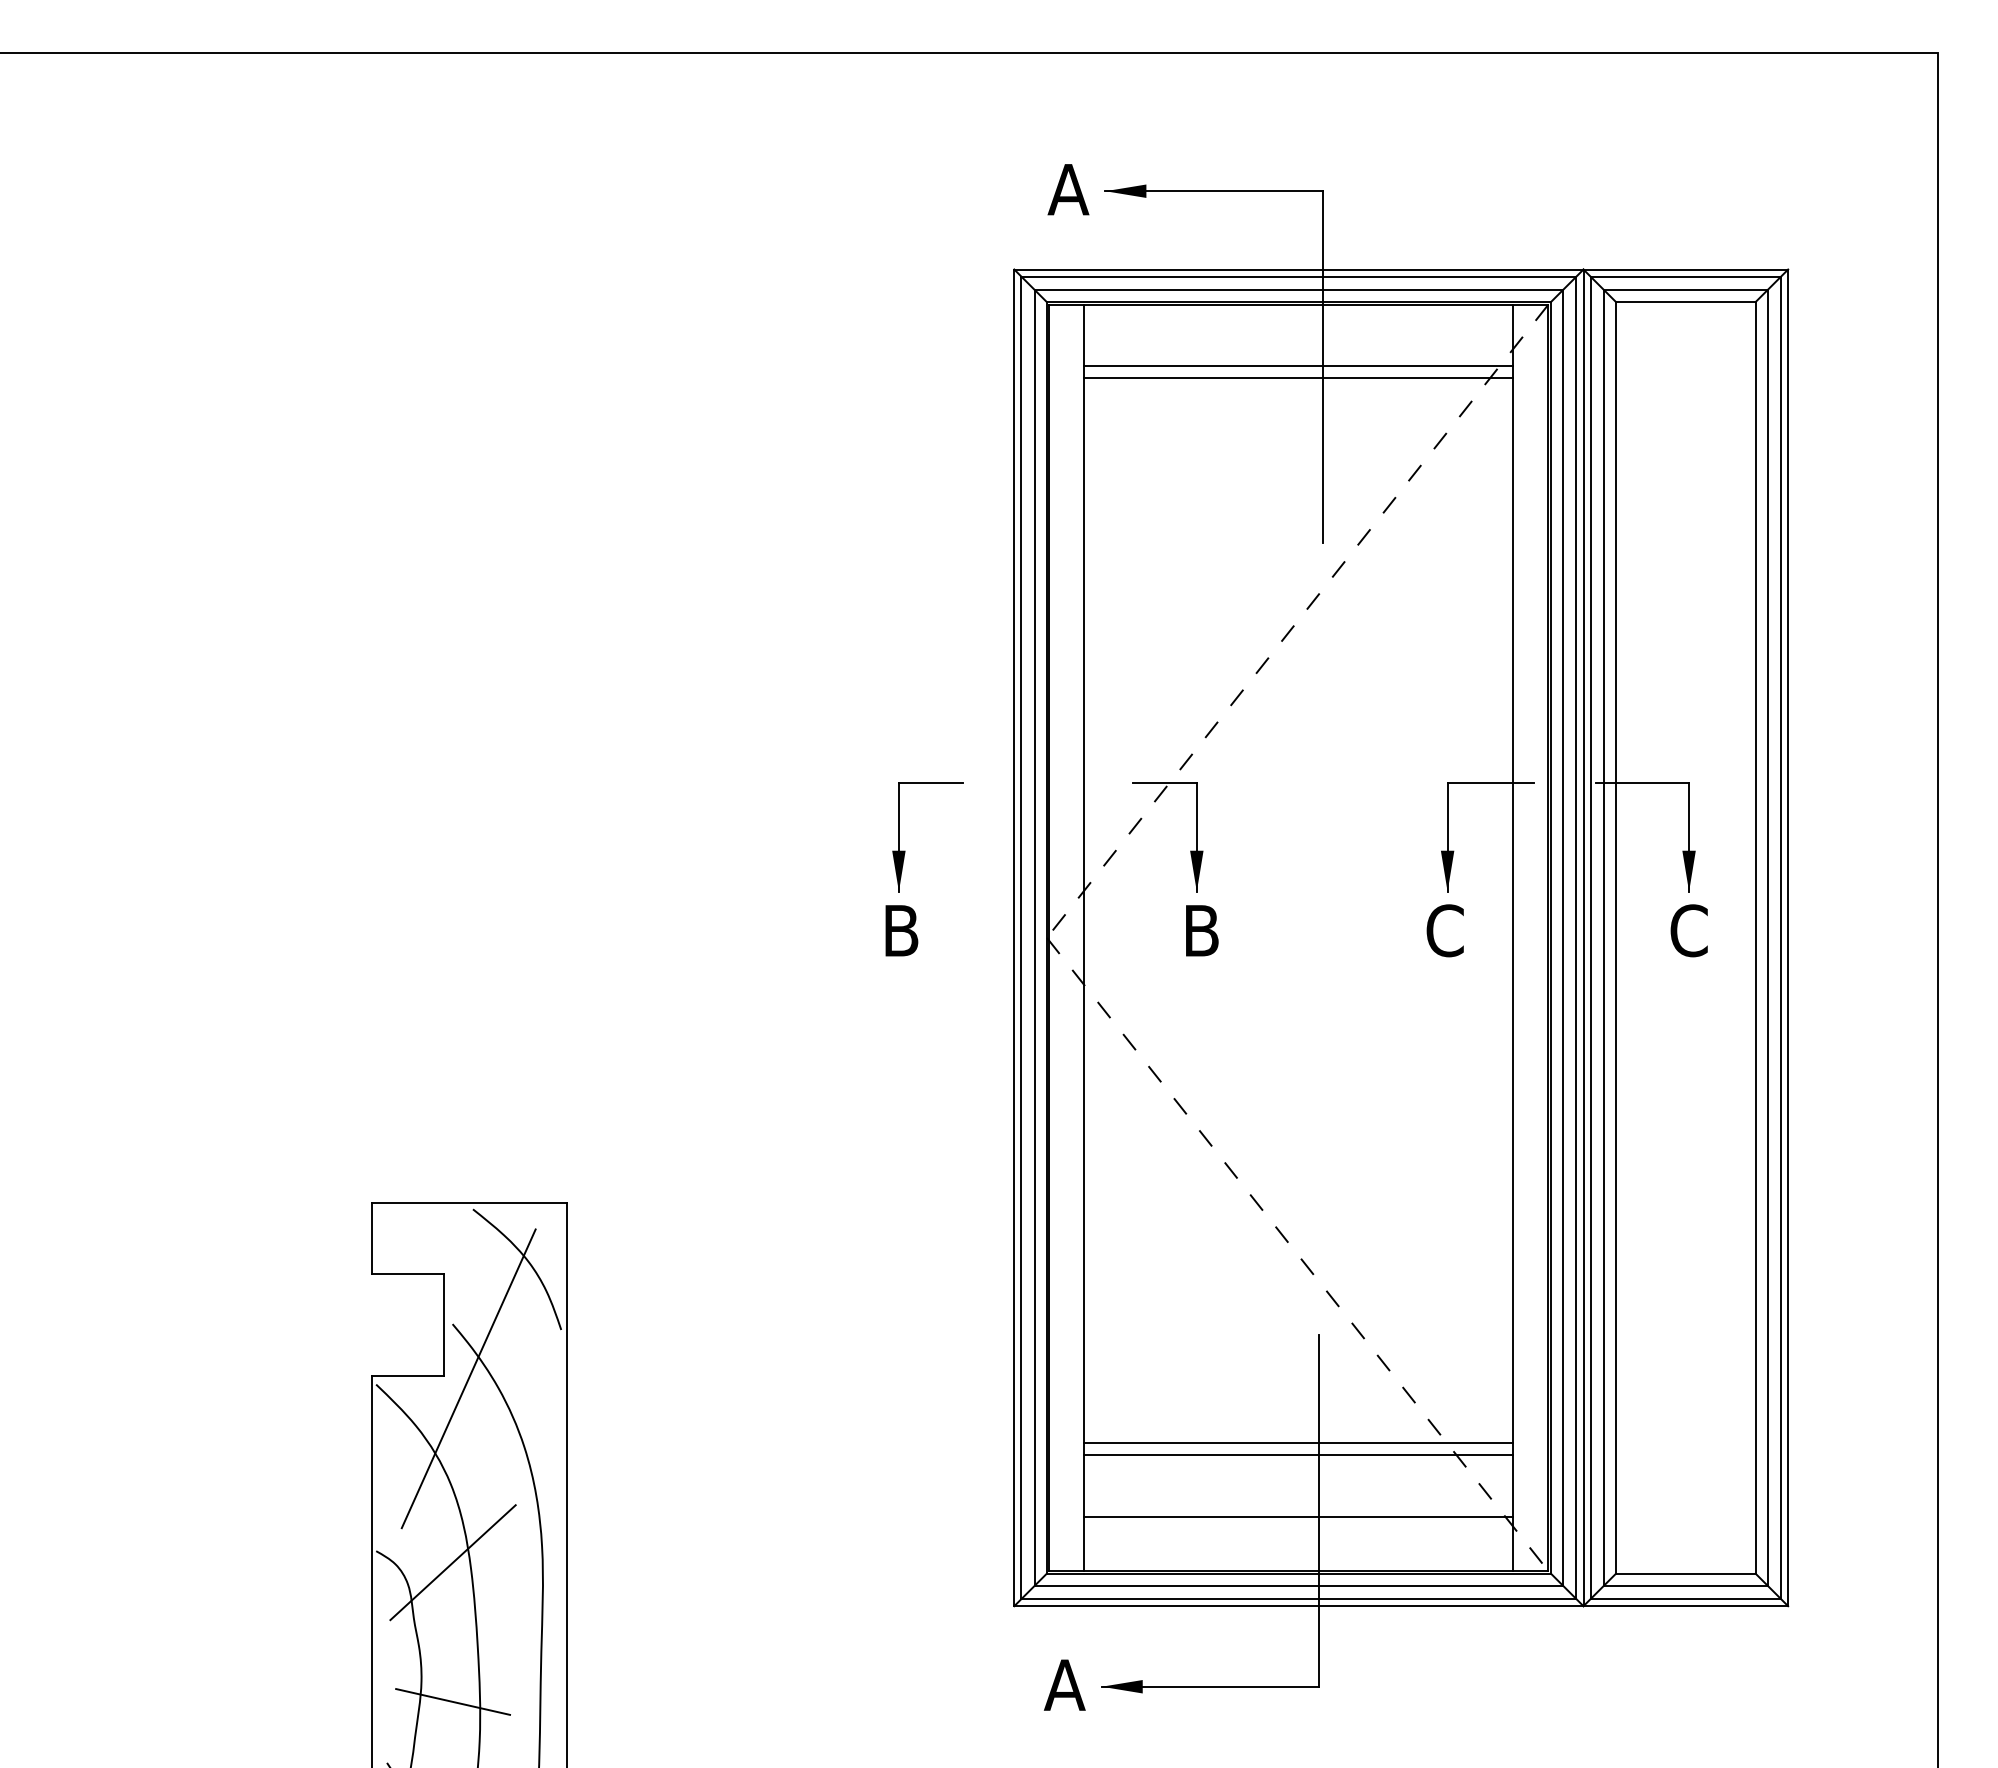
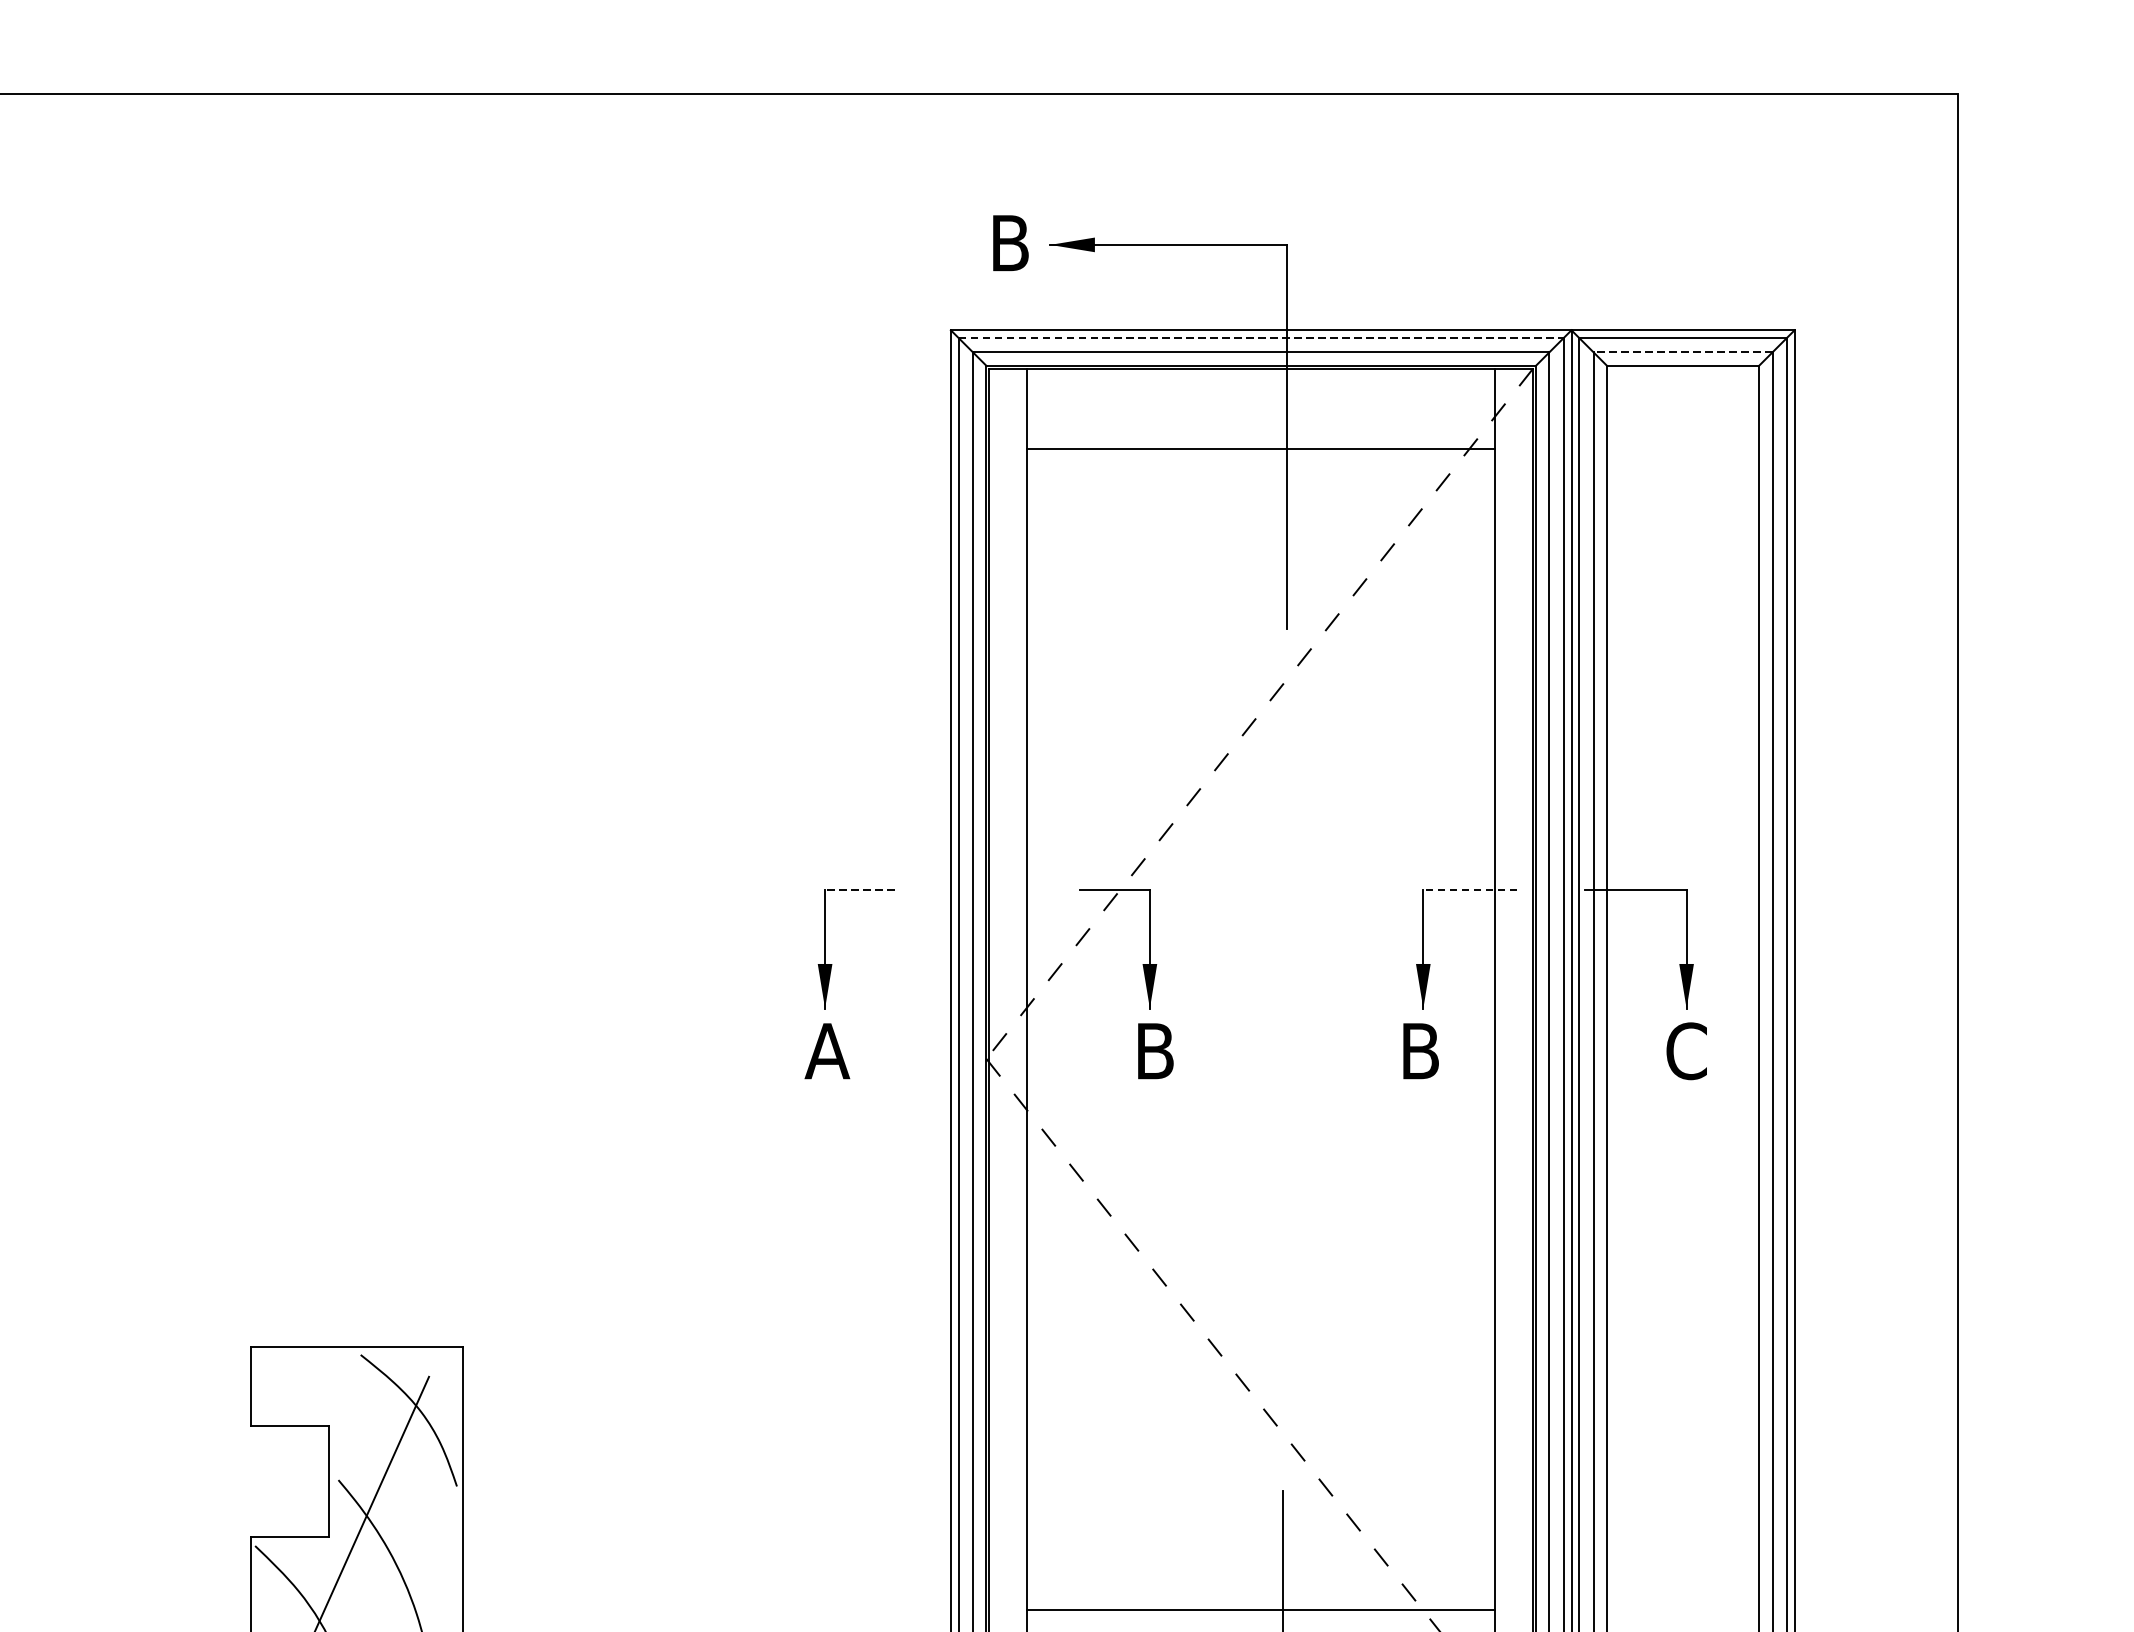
text: (1068, 189) -> (1009, 243), A -> B
line: (1298, 276) -> (1260, 337), solid -> dashed
line: (1685, 289) -> (1682, 352), solid -> dashed
line: (1298, 366) -> (1260, 435), removed
line: (930, 783) -> (859, 890), solid -> dashed
line: (1490, 783) -> (1470, 890), solid -> dashed
text: (900, 930) -> (826, 1050), B -> A
text: (1444, 930) -> (1419, 1050), C -> B
line: (1298, 1455) -> (1260, 1623), removed

